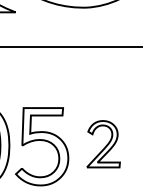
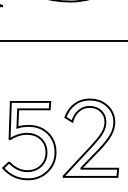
part: (103, 143) -> (90, 137), size x1.67

